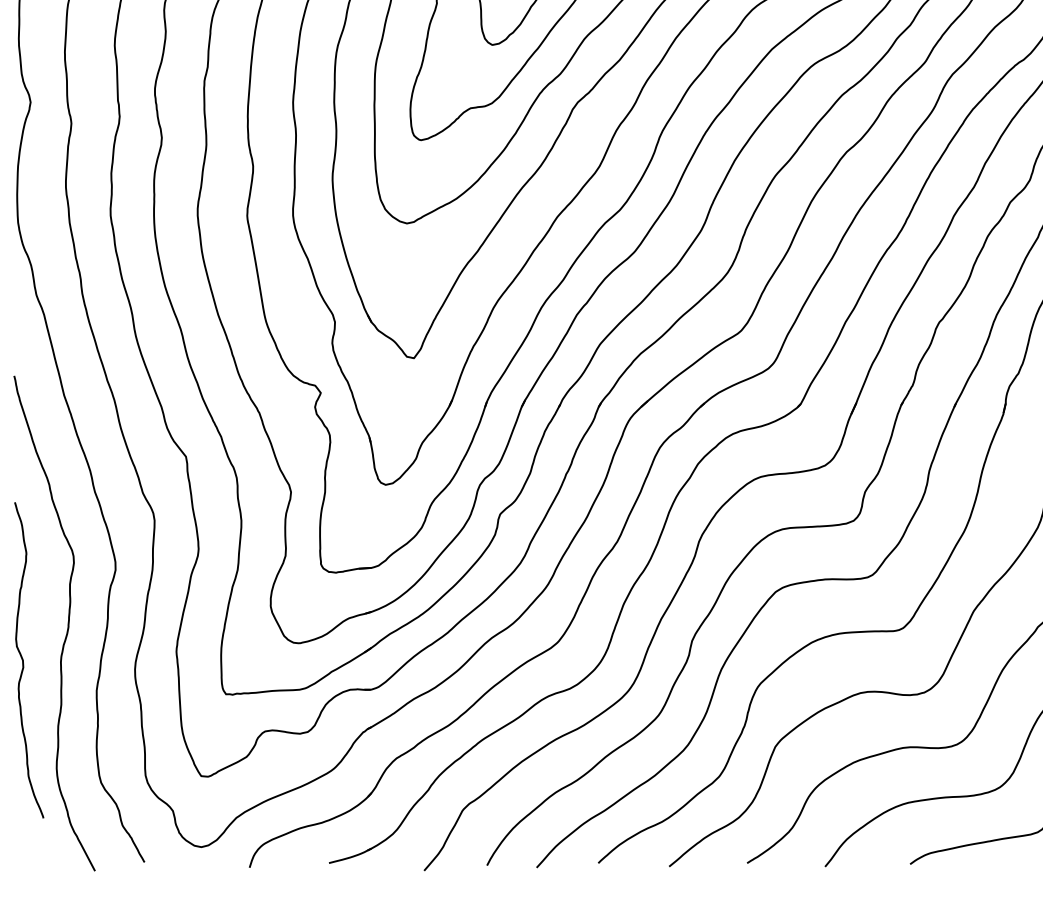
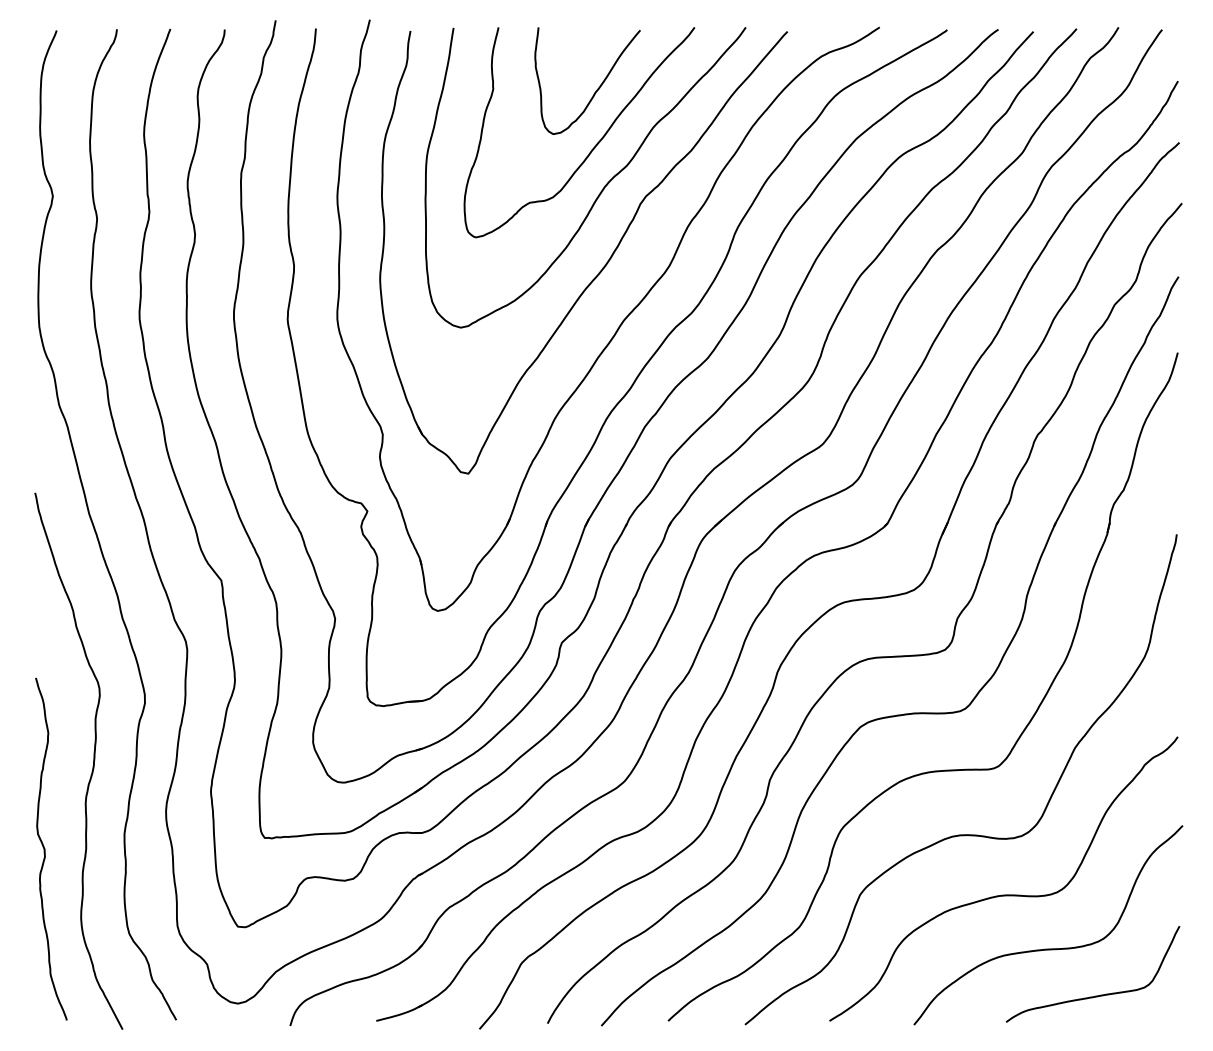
curve: (23, 659) -> (45, 848), moved

